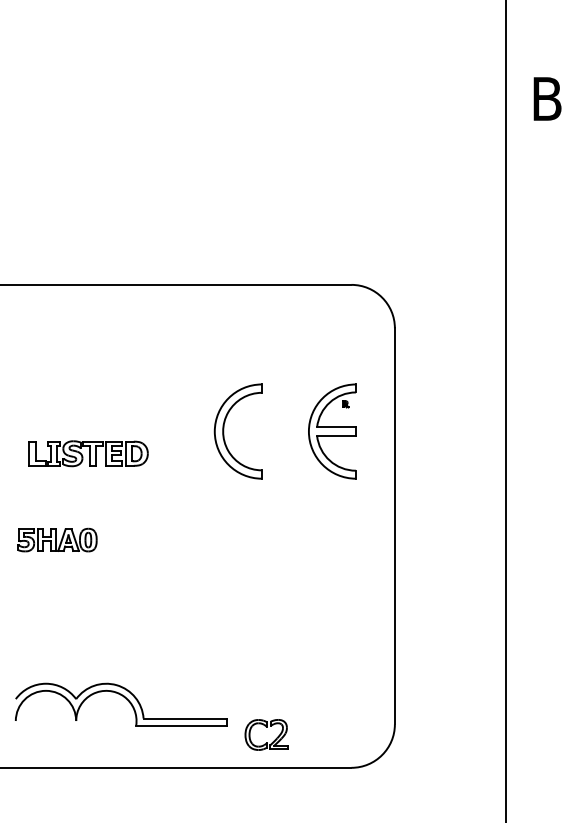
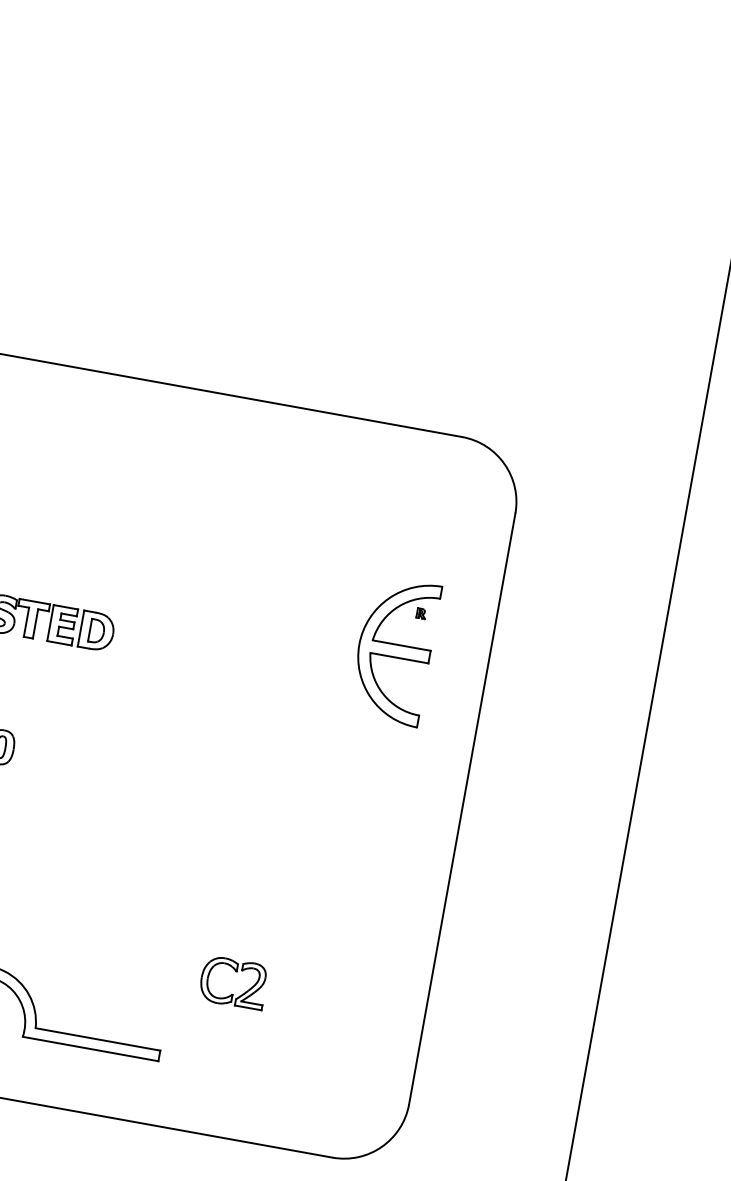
part: (224, 431) -> (233, 621), removed
part: (266, 727) -> (235, 971), moved

